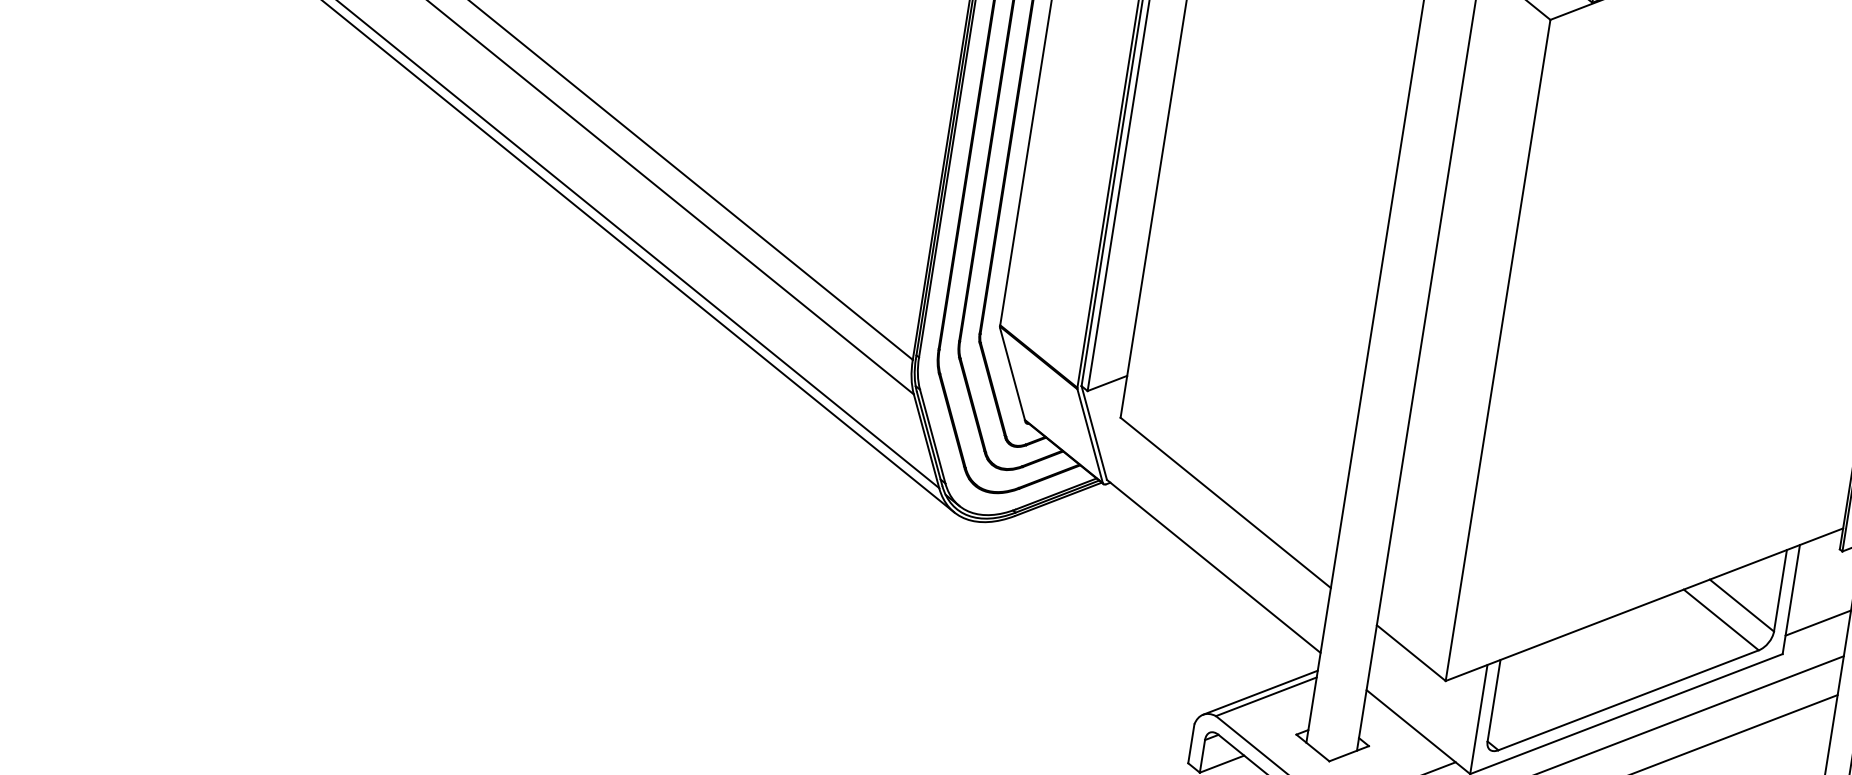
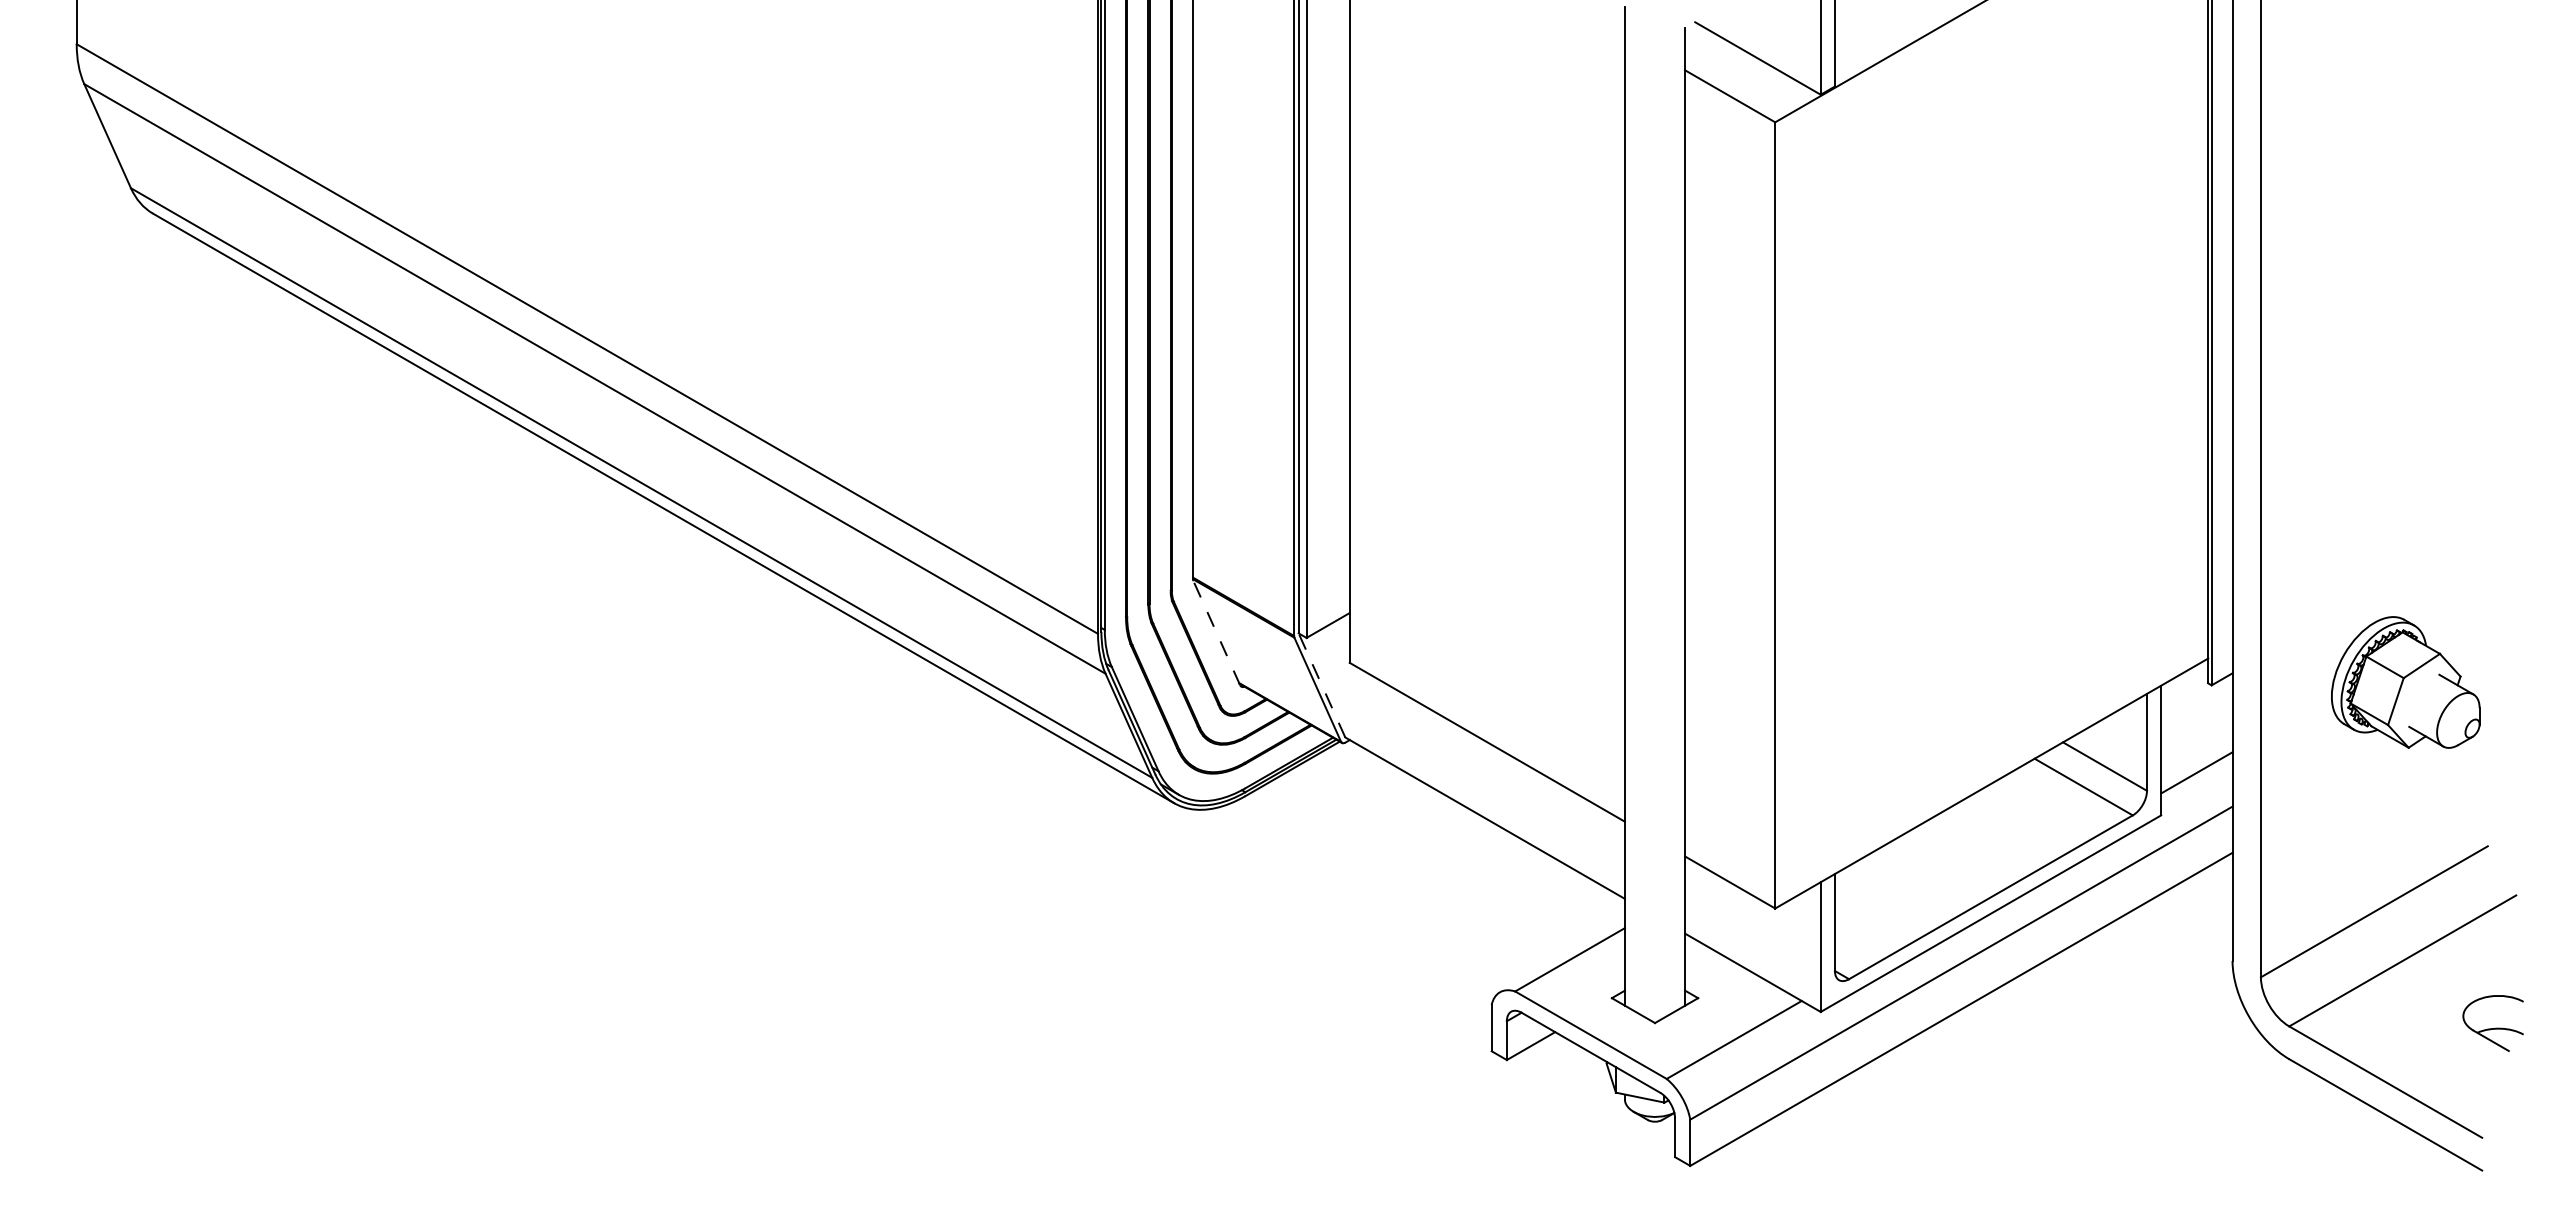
line: (1012, 374) -> (1216, 632), solid -> dashed
line: (1093, 432) -> (1321, 684), solid -> dashed
line: (1259, 692) -> (1561, 956), removed

